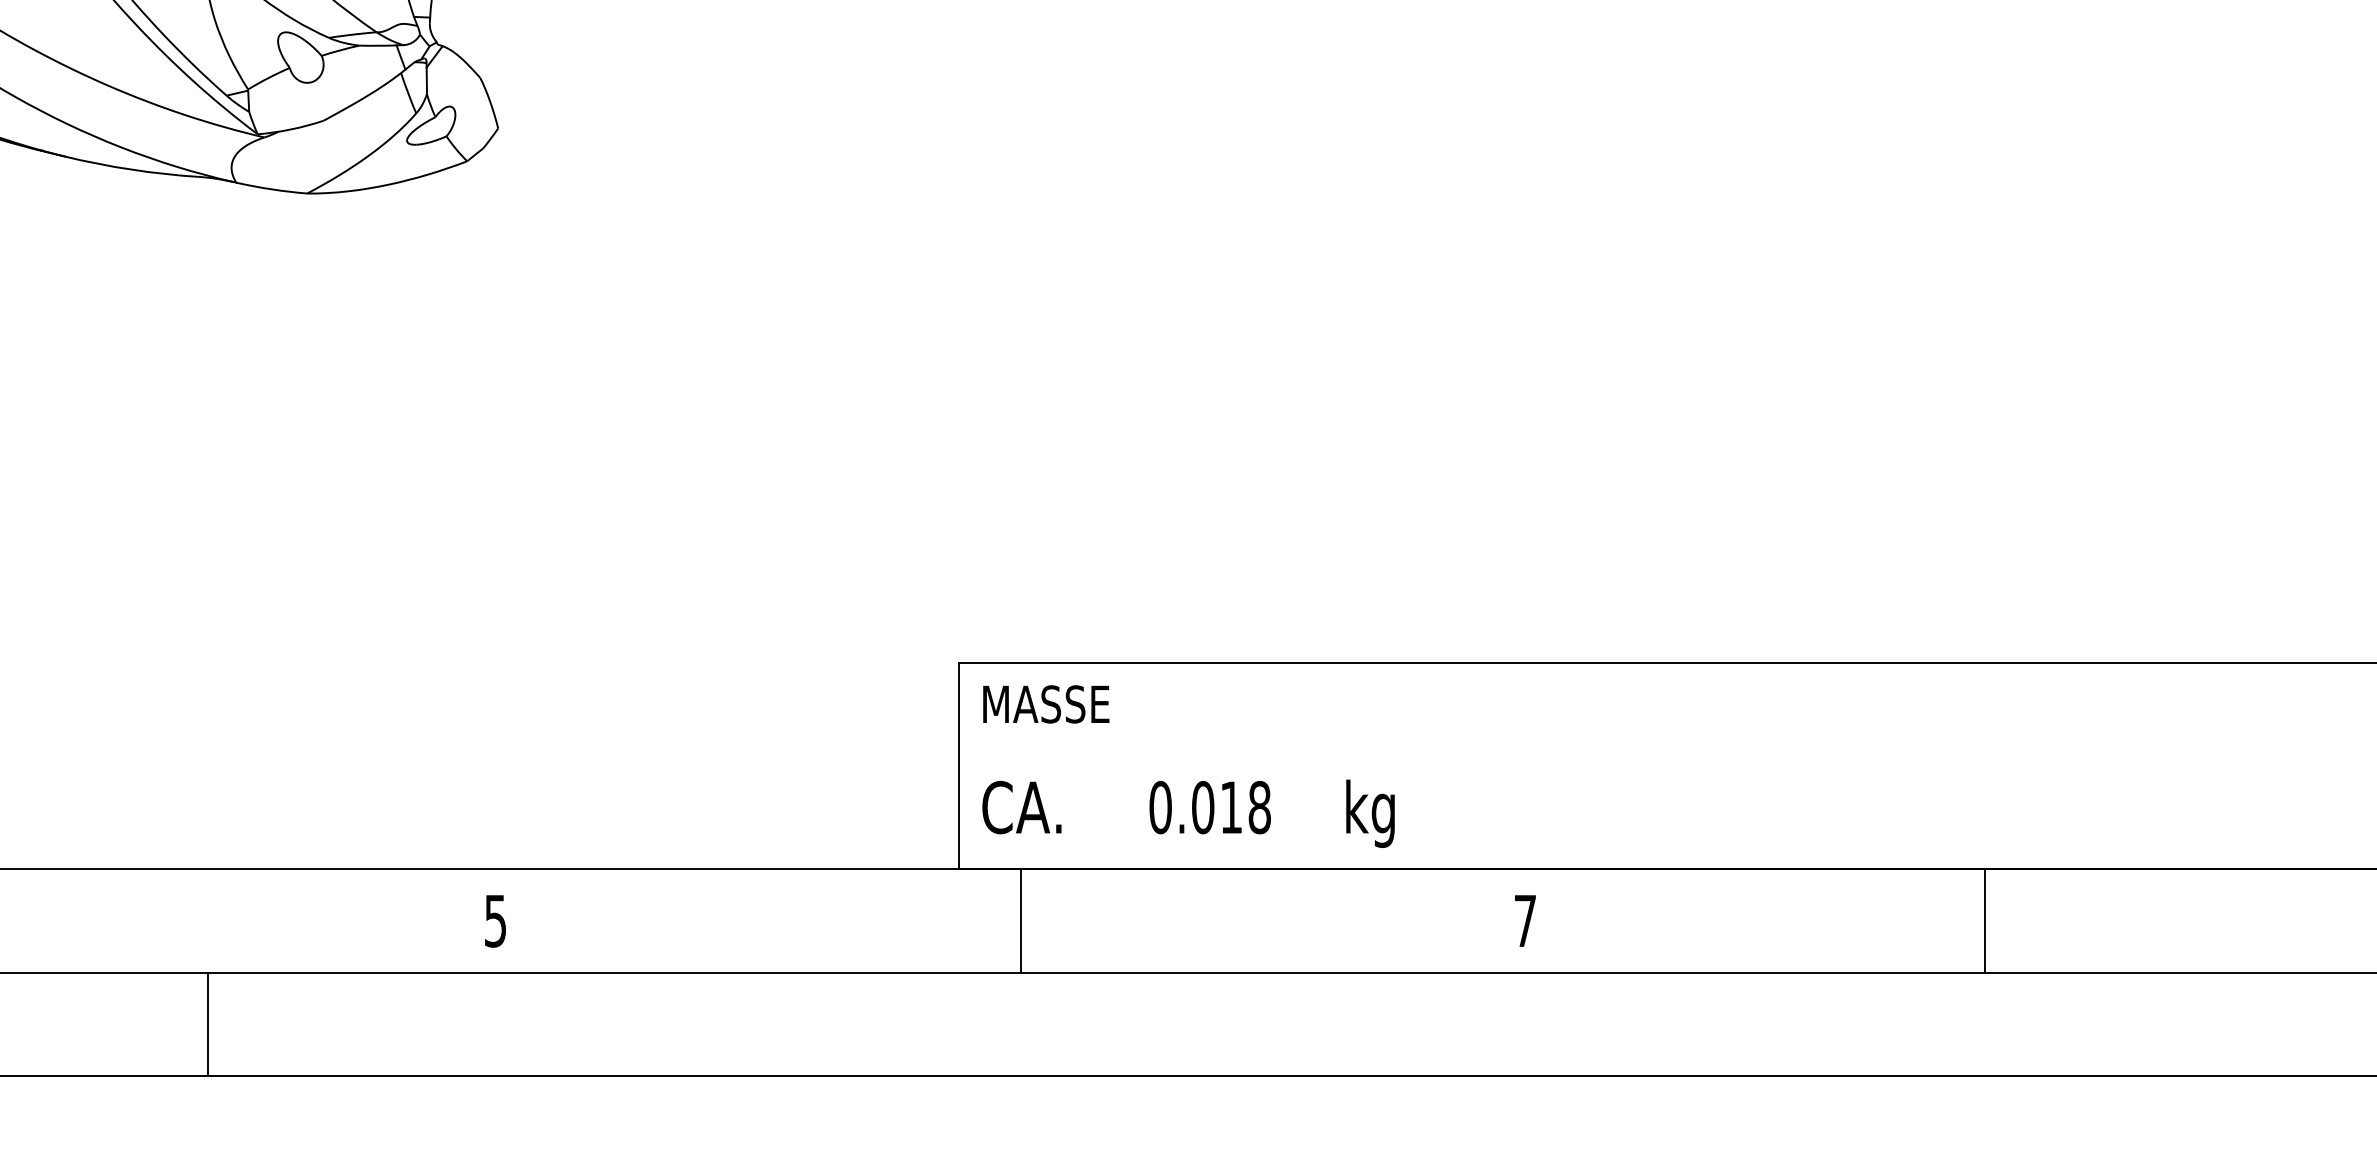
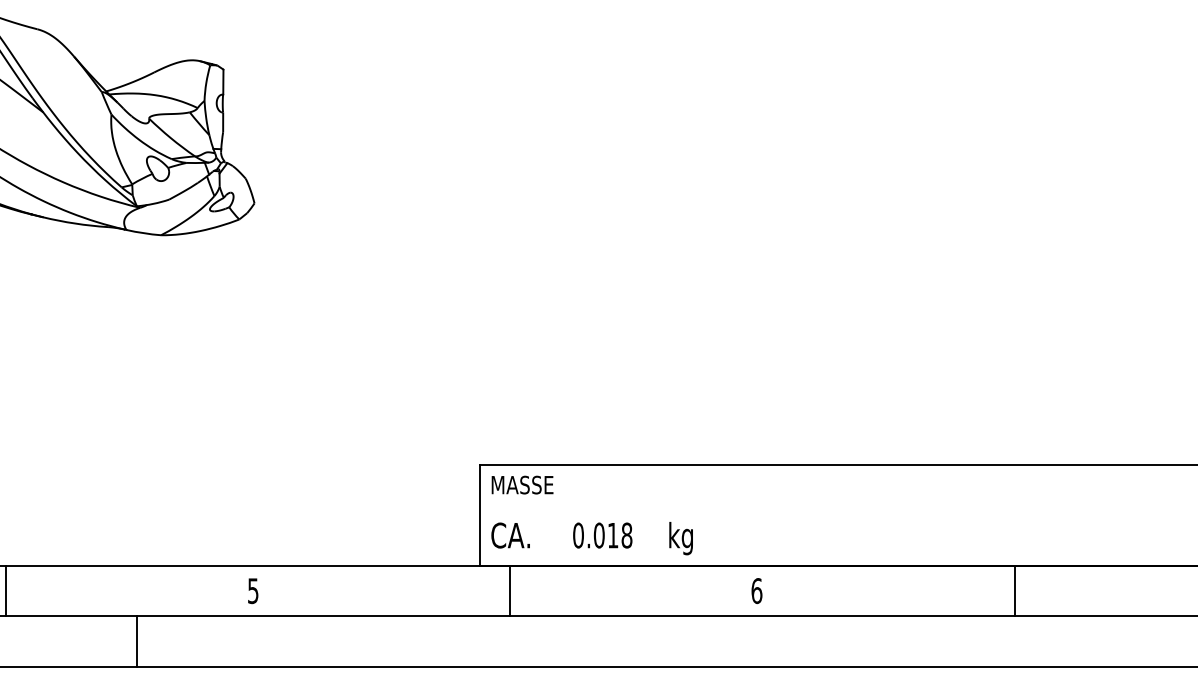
line: (1984, 919) -> (1014, 590), moved
text: (1524, 921) -> (756, 591), 7 -> 6
line: (207, 1024) -> (136, 641), moved

